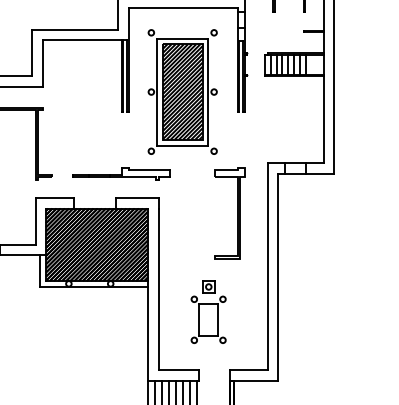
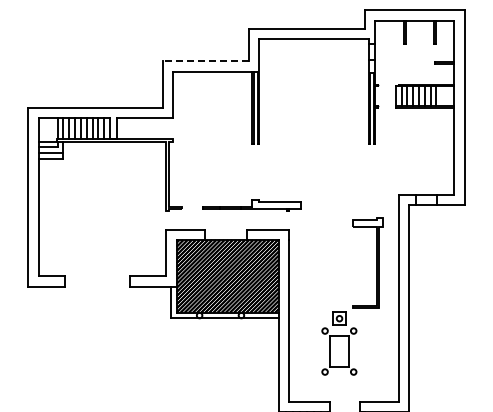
line: (74, 29) -> (205, 61), solid -> dashed
part: (182, 91) -> (313, 123), removed
part: (237, 212) -> (376, 262), moved

